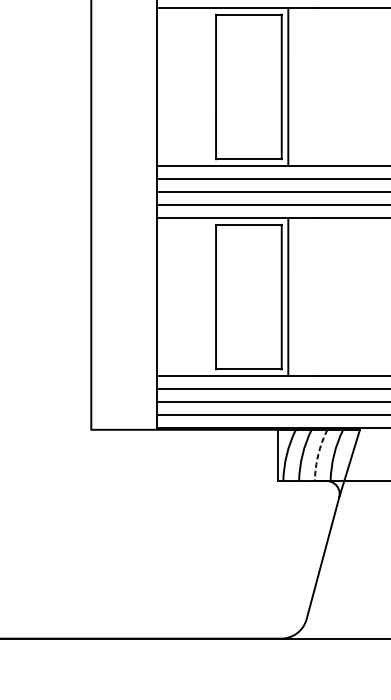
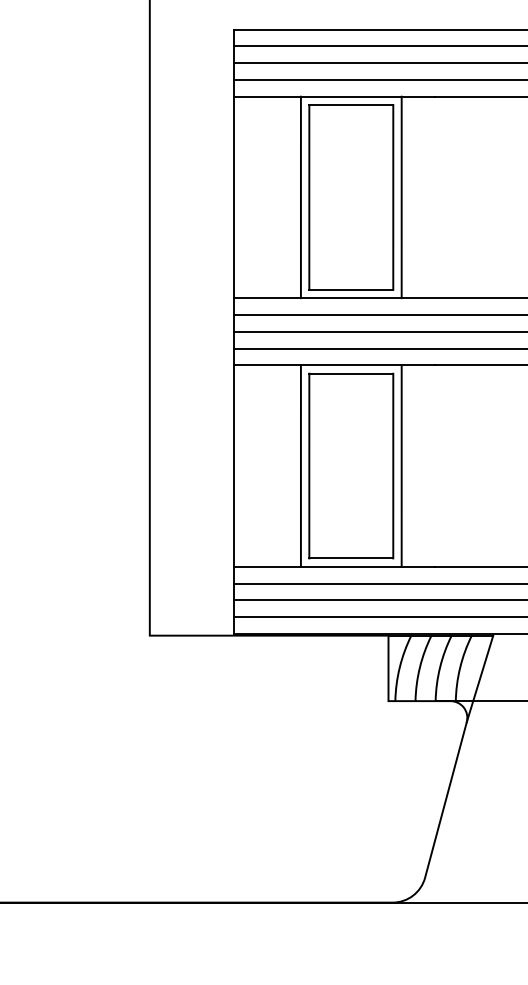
line: (209, 87) -> (300, 197), added
line: (209, 296) -> (300, 465), added
arc: (318, 454) -> (440, 667), dashed -> solid

